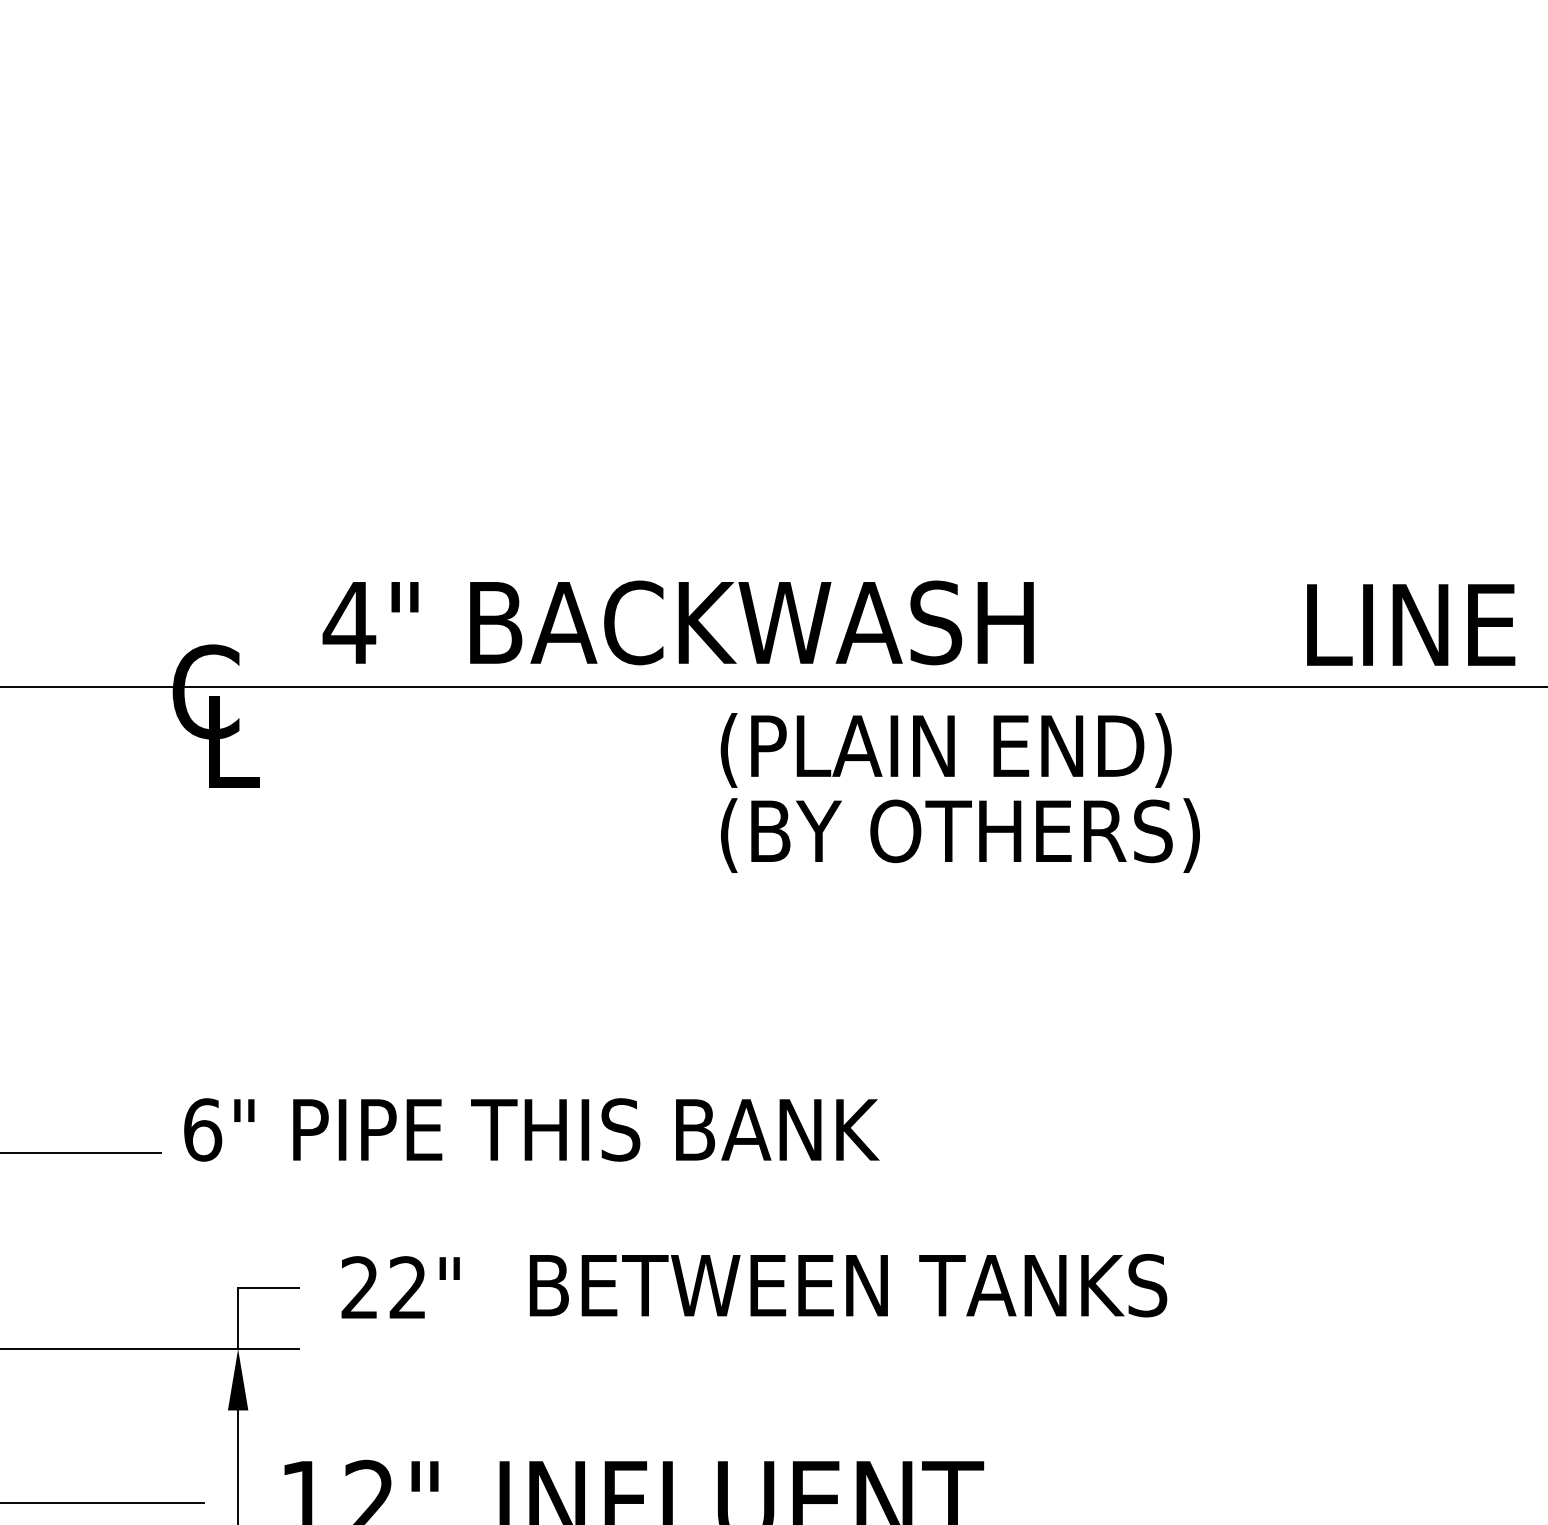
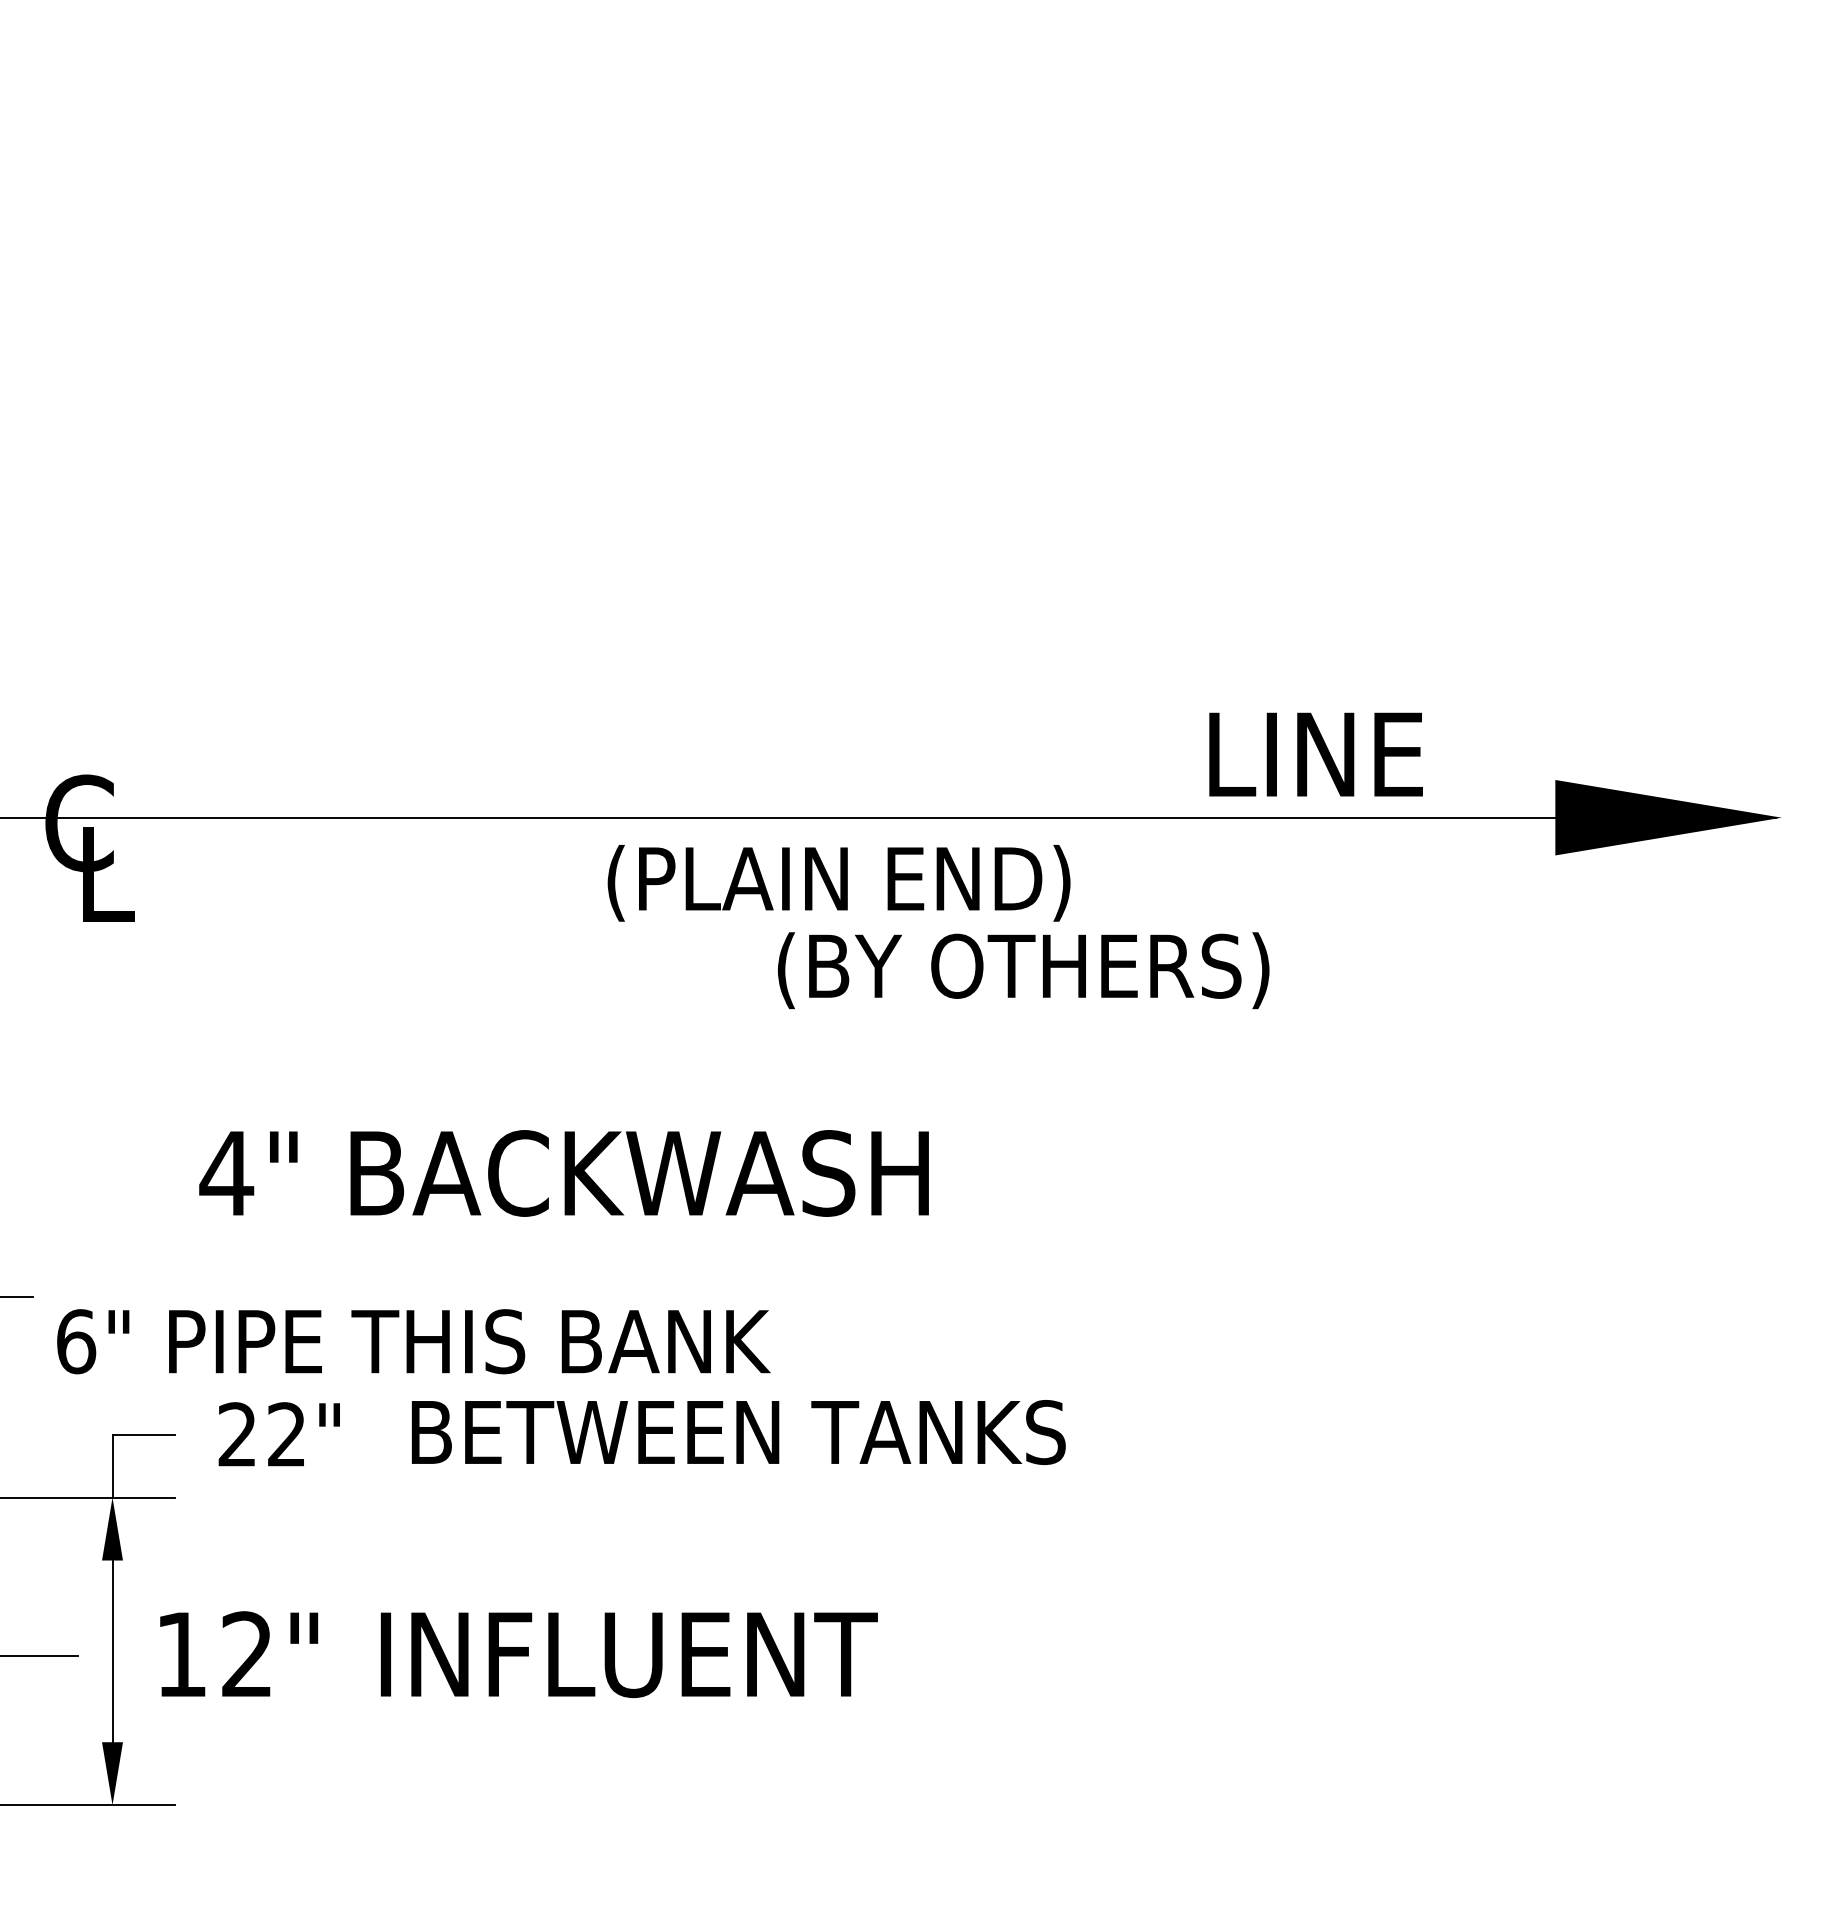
text: (677, 622) -> (563, 1173), moved
text: (960, 835) -> (1023, 970), moved
text: (531, 1129) -> (413, 1341), moved

